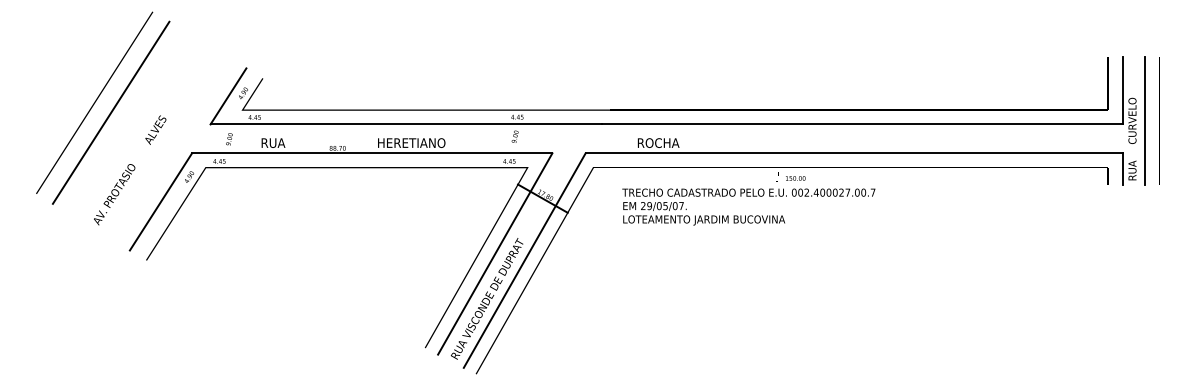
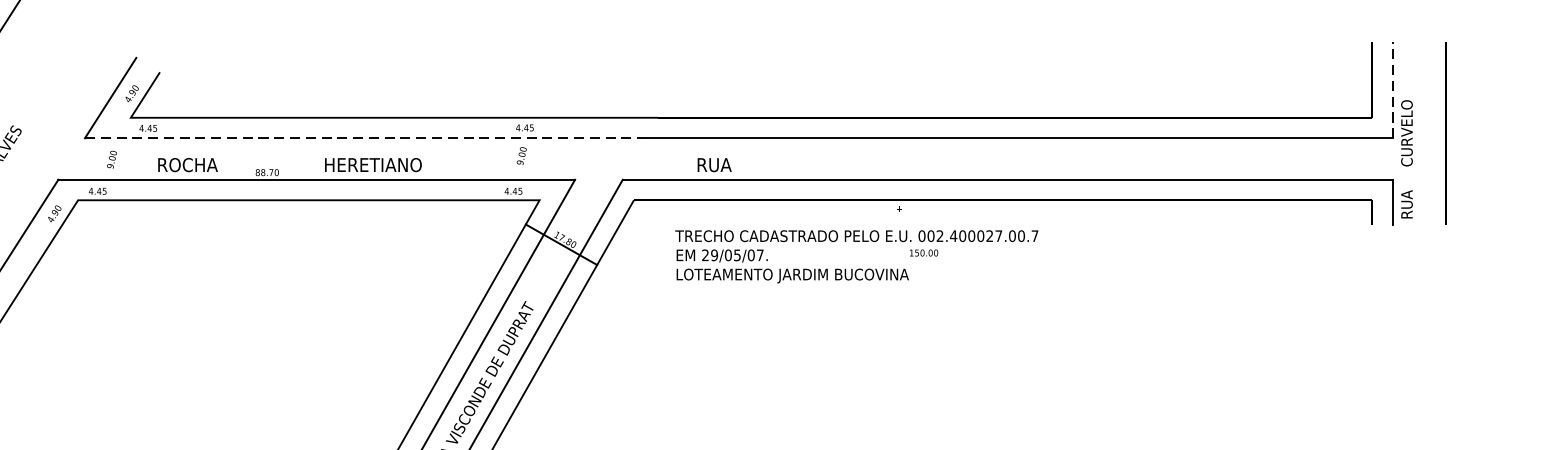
line: (1122, 90) -> (1392, 89), solid -> dashed
line: (1145, 120) -> (1425, 132), removed
line: (406, 124) -> (365, 138), solid -> dashed
text: (286, 142) -> (193, 164), RUA -> ROCHA
text: (662, 142) -> (733, 164), ROCHA -> RUA
text: (795, 178) -> (923, 253), moved

